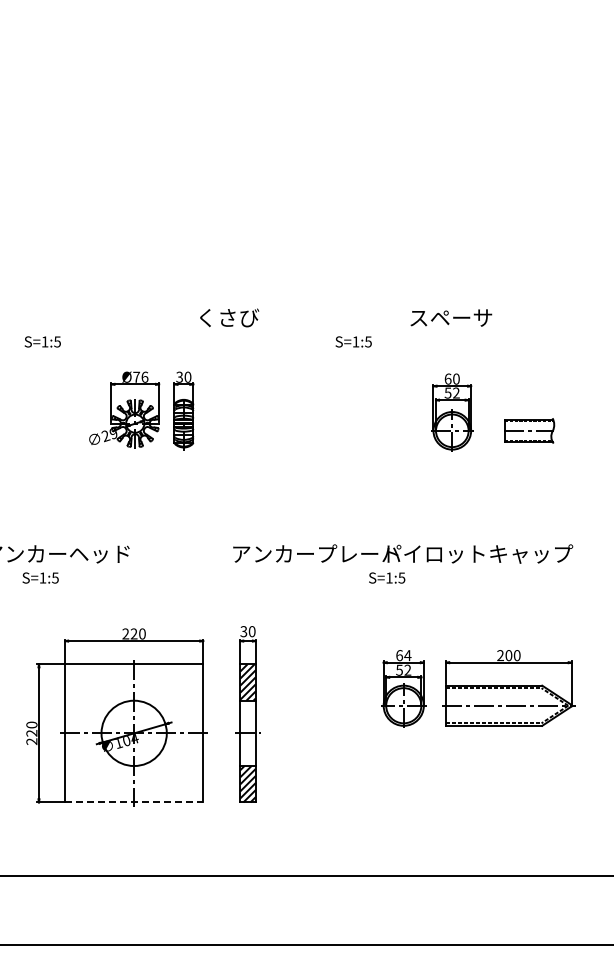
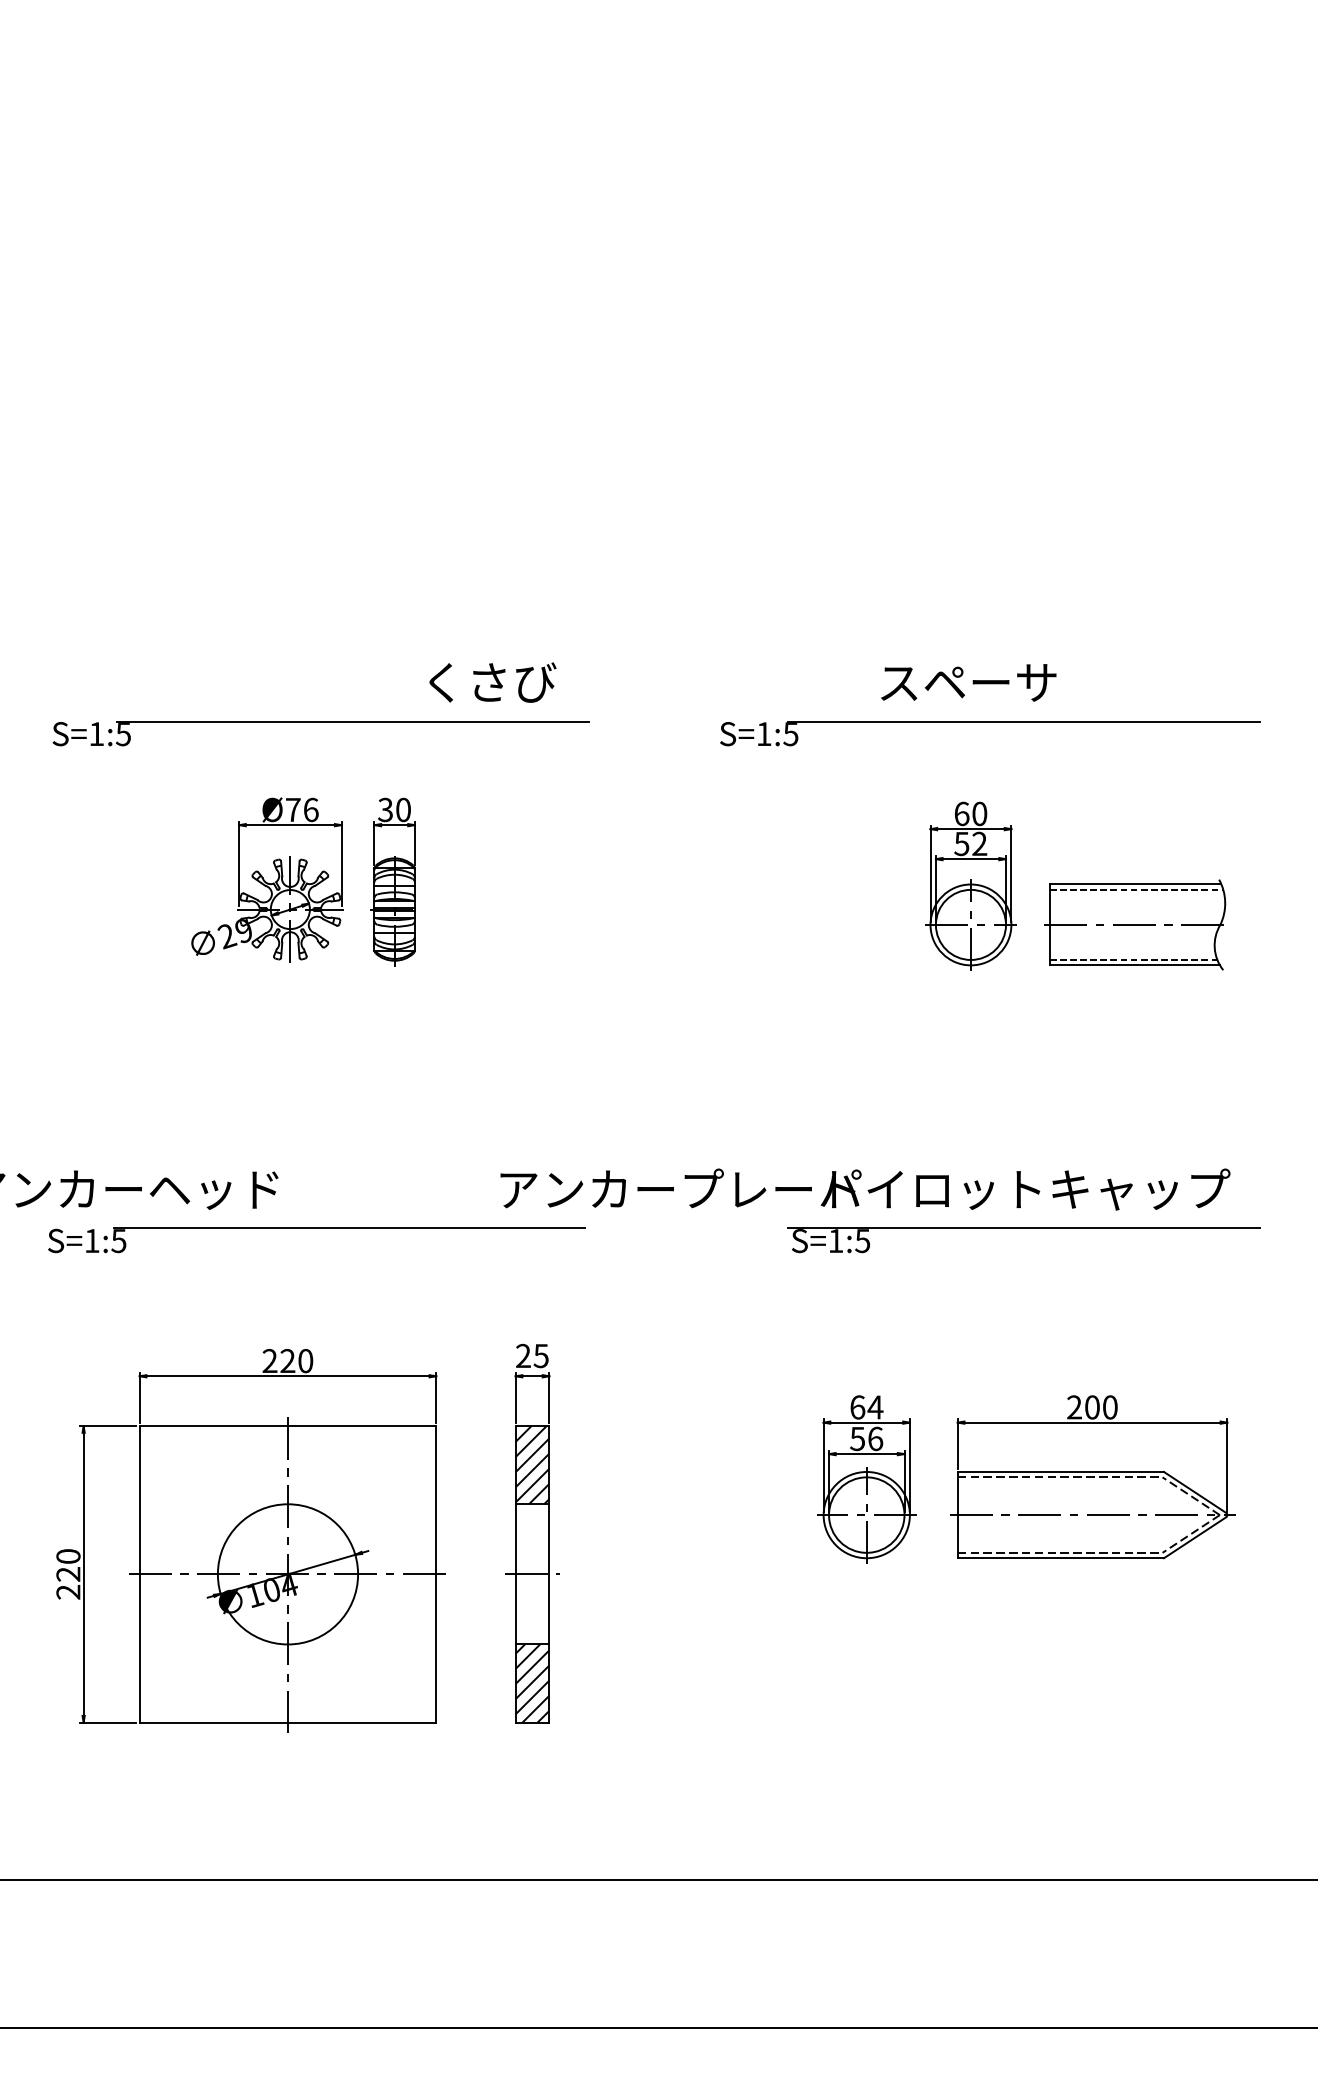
line: (164, 336) -> (353, 722), added
line: (476, 336) -> (1022, 722), added
part: (529, 430) -> (1136, 924), size x1.67
line: (162, 572) -> (348, 1229), added
line: (476, 572) -> (1022, 1229), added
text: (247, 631) -> (531, 1355), 30 -> 25
text: (407, 669) -> (874, 1437), 52 -> 56
line: (134, 802) -> (288, 1722), dashed -> solid

